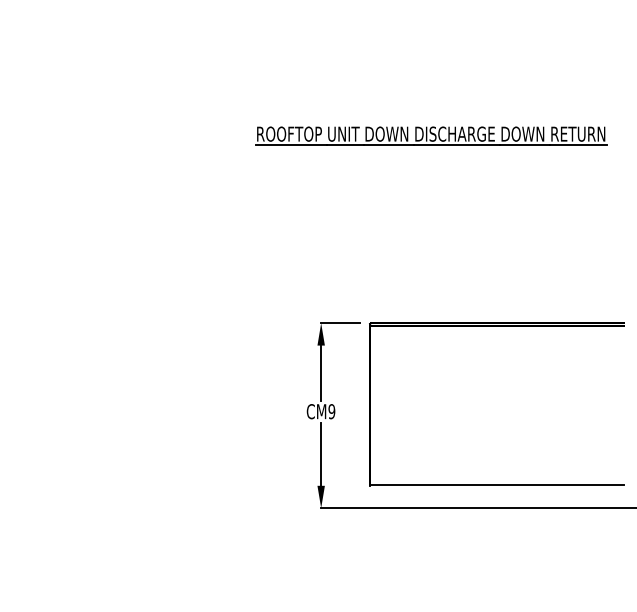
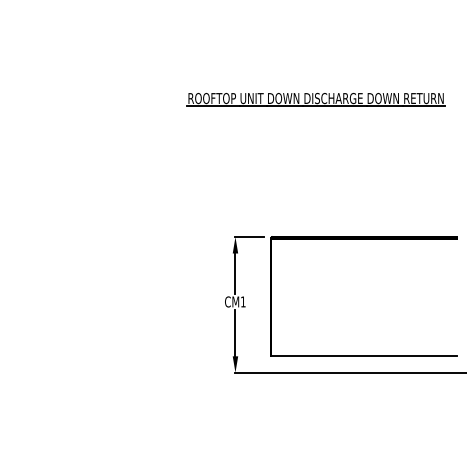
text: (330, 411) -> (242, 301), CM9 -> CM1

